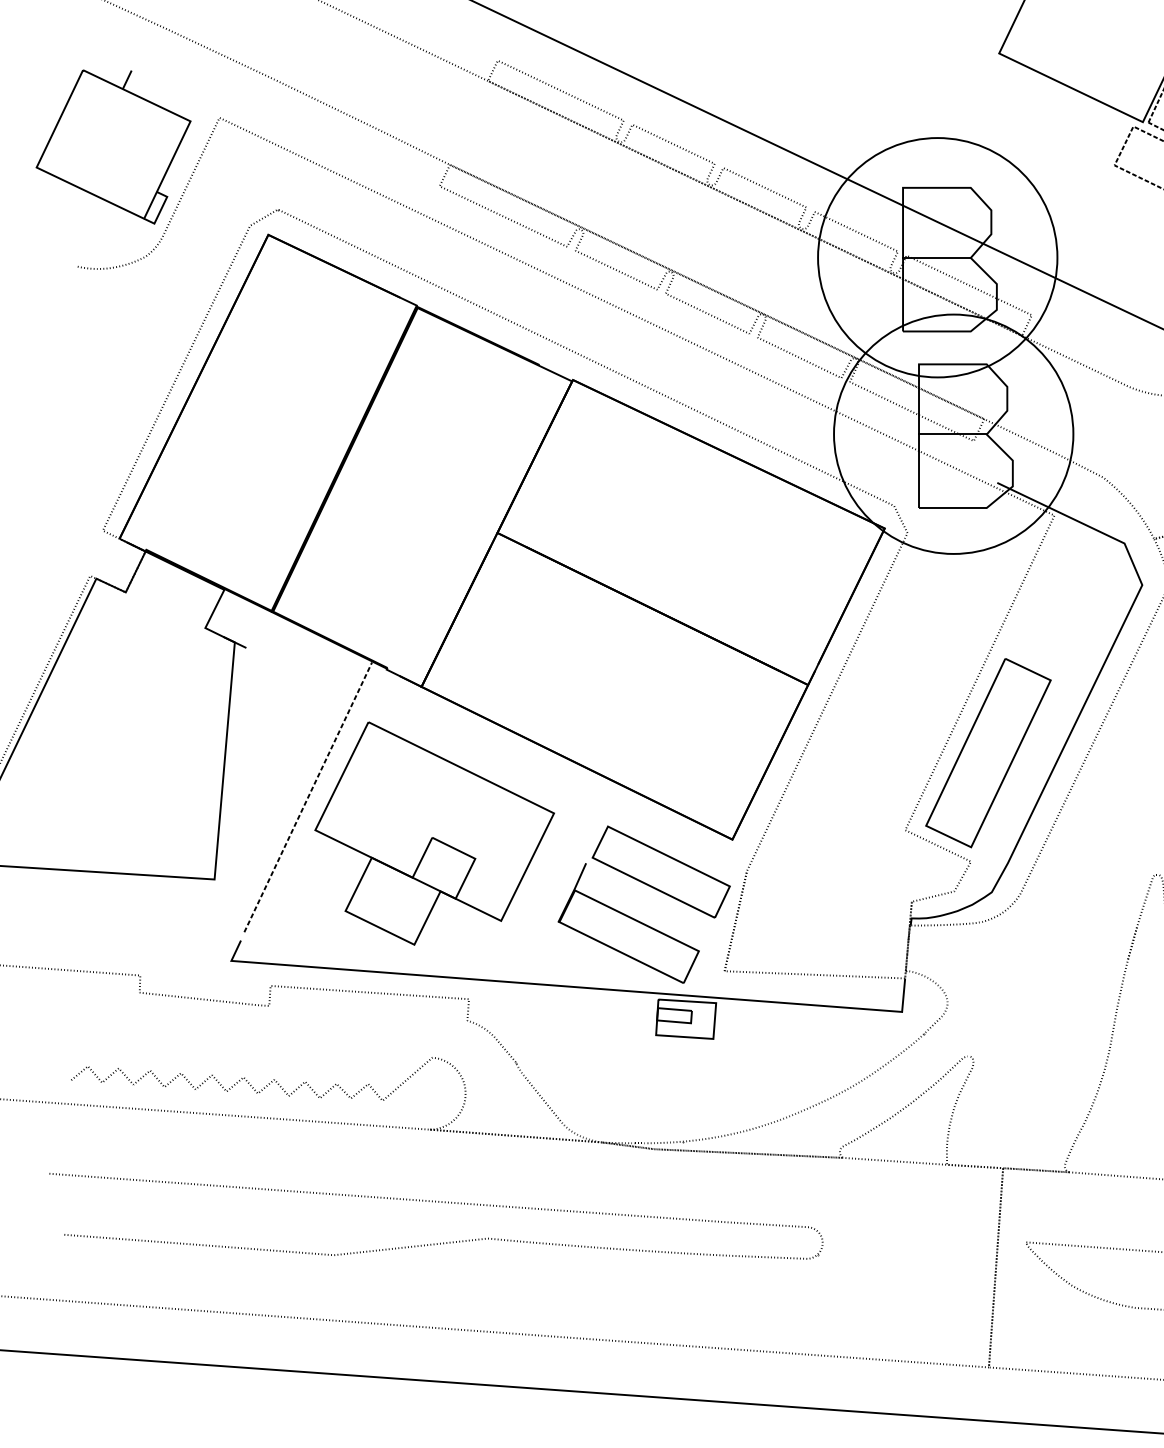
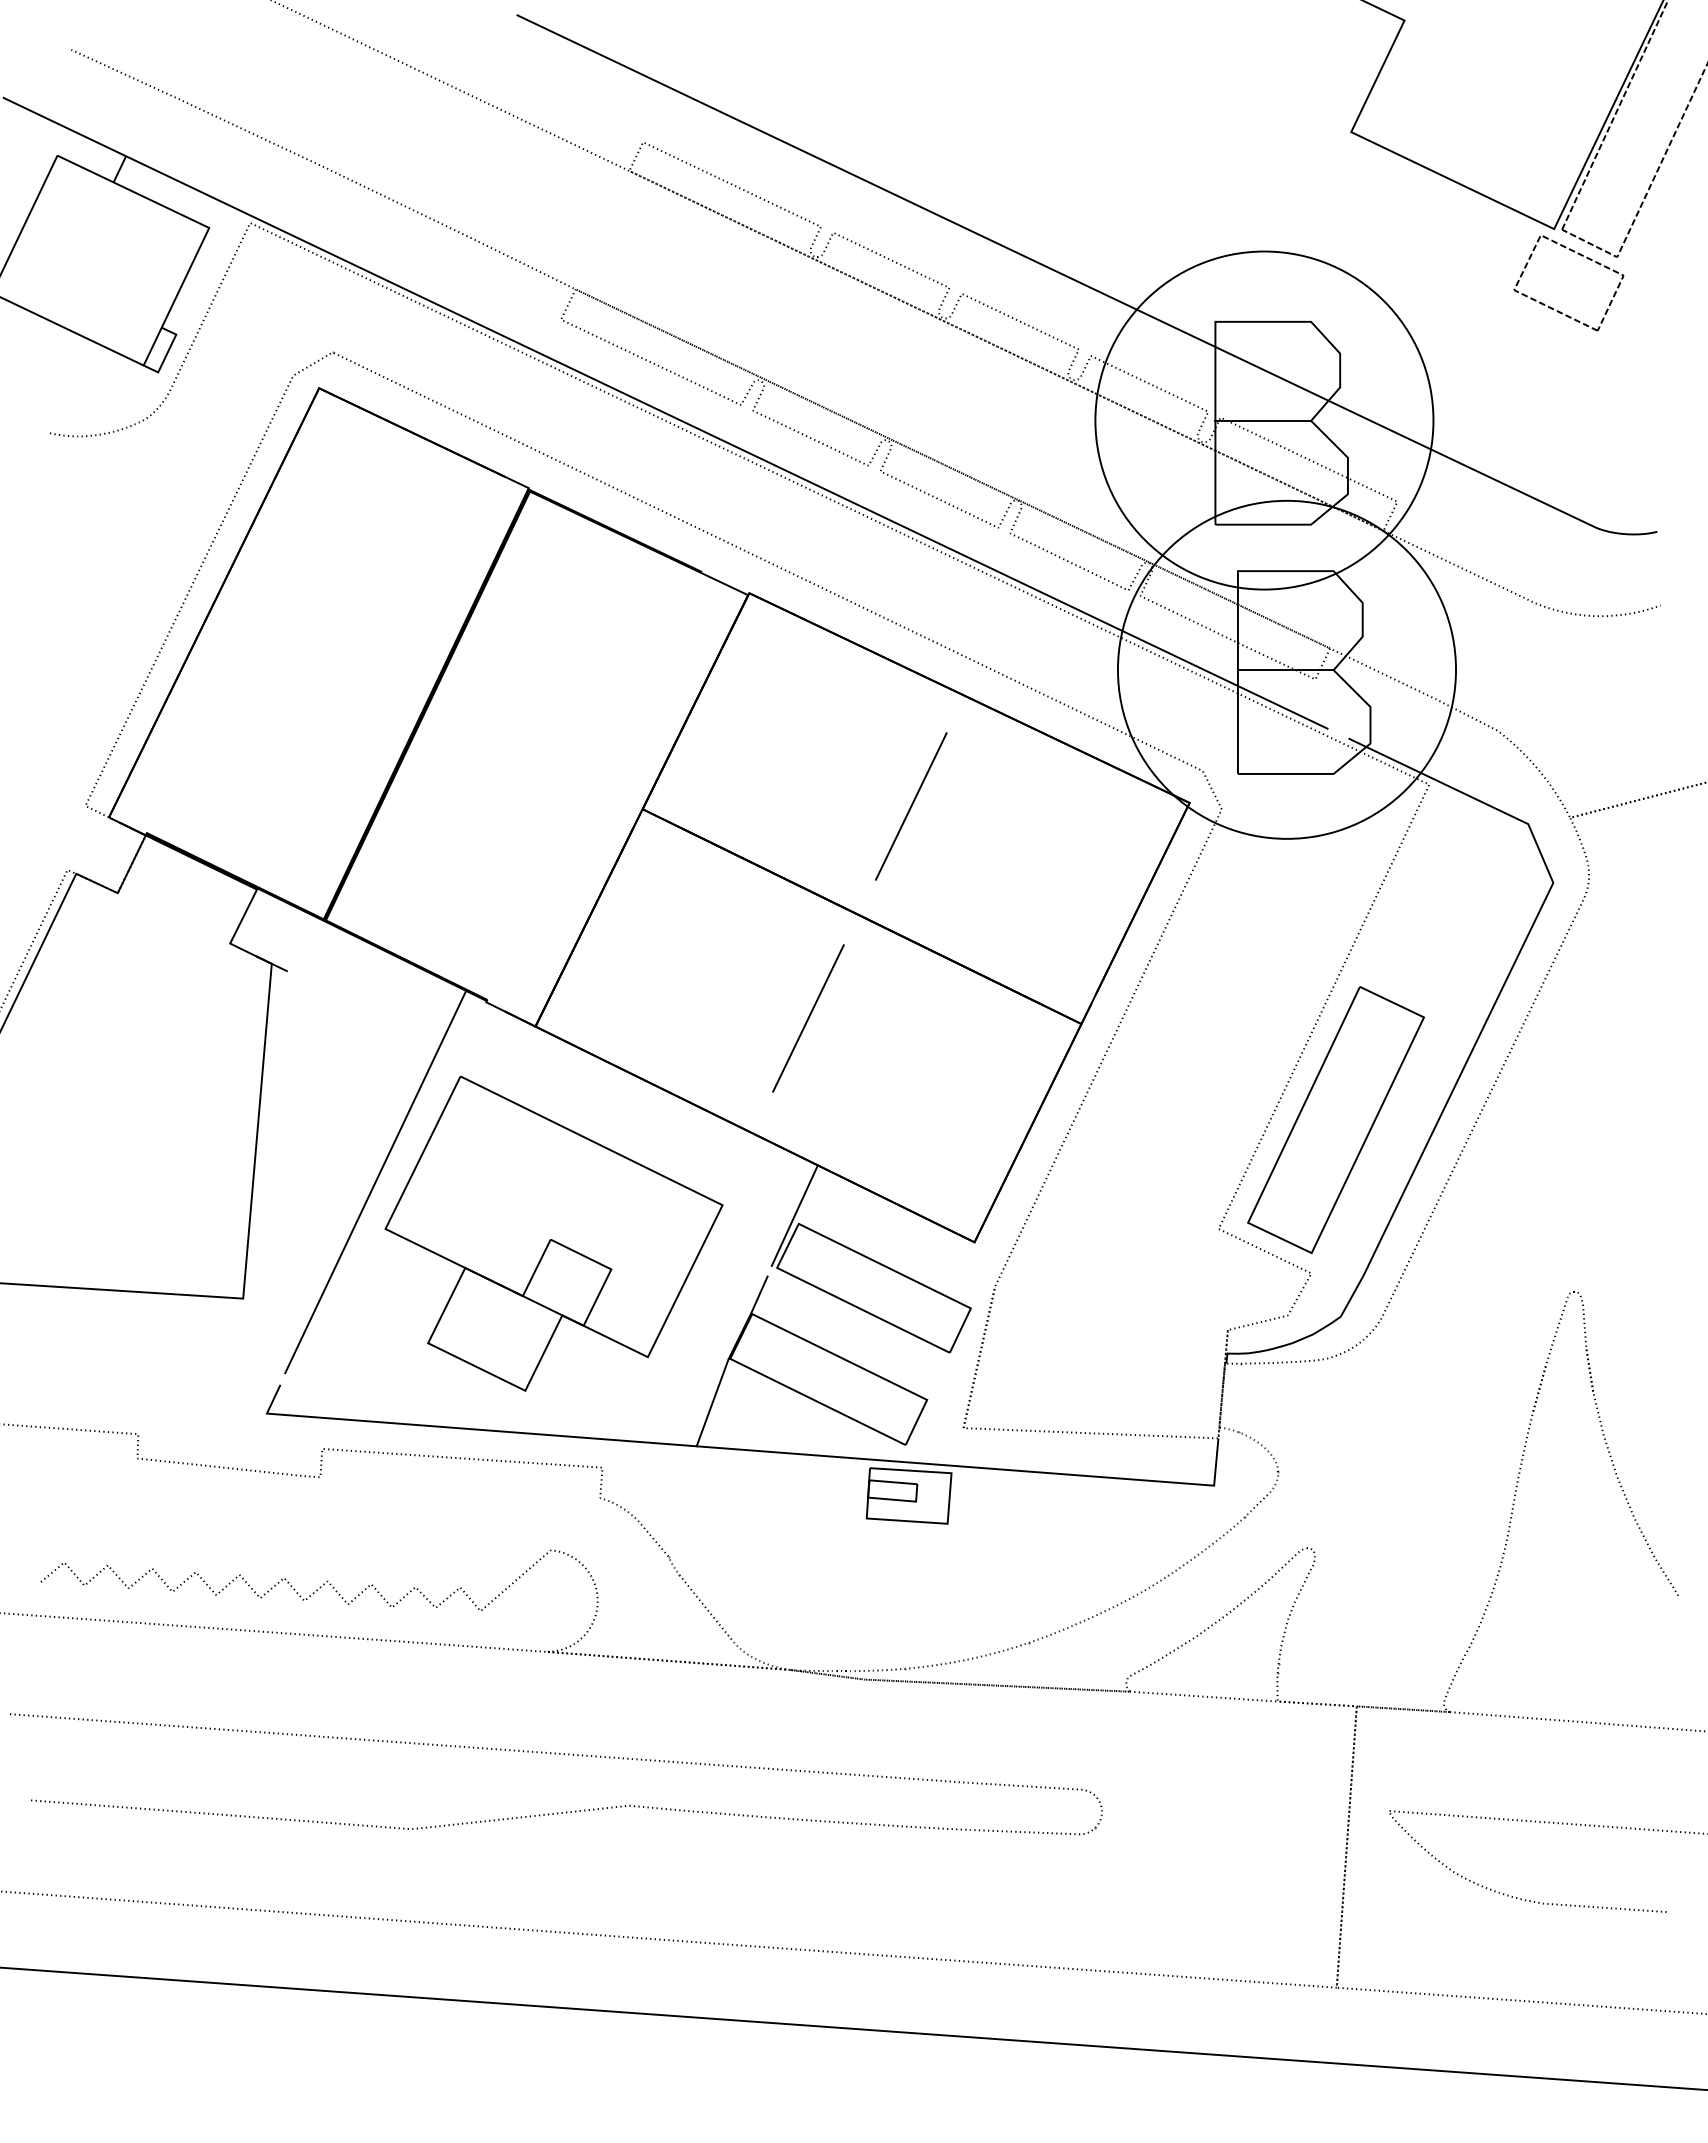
line: (513, 252) -> (665, 412), added
line: (687, 531) -> (911, 806), added
line: (614, 681) -> (808, 1018), added
line: (308, 797) -> (375, 1182), dashed -> solid
line: (604, 820) -> (794, 1215), added
line: (546, 953) -> (712, 1402), added

